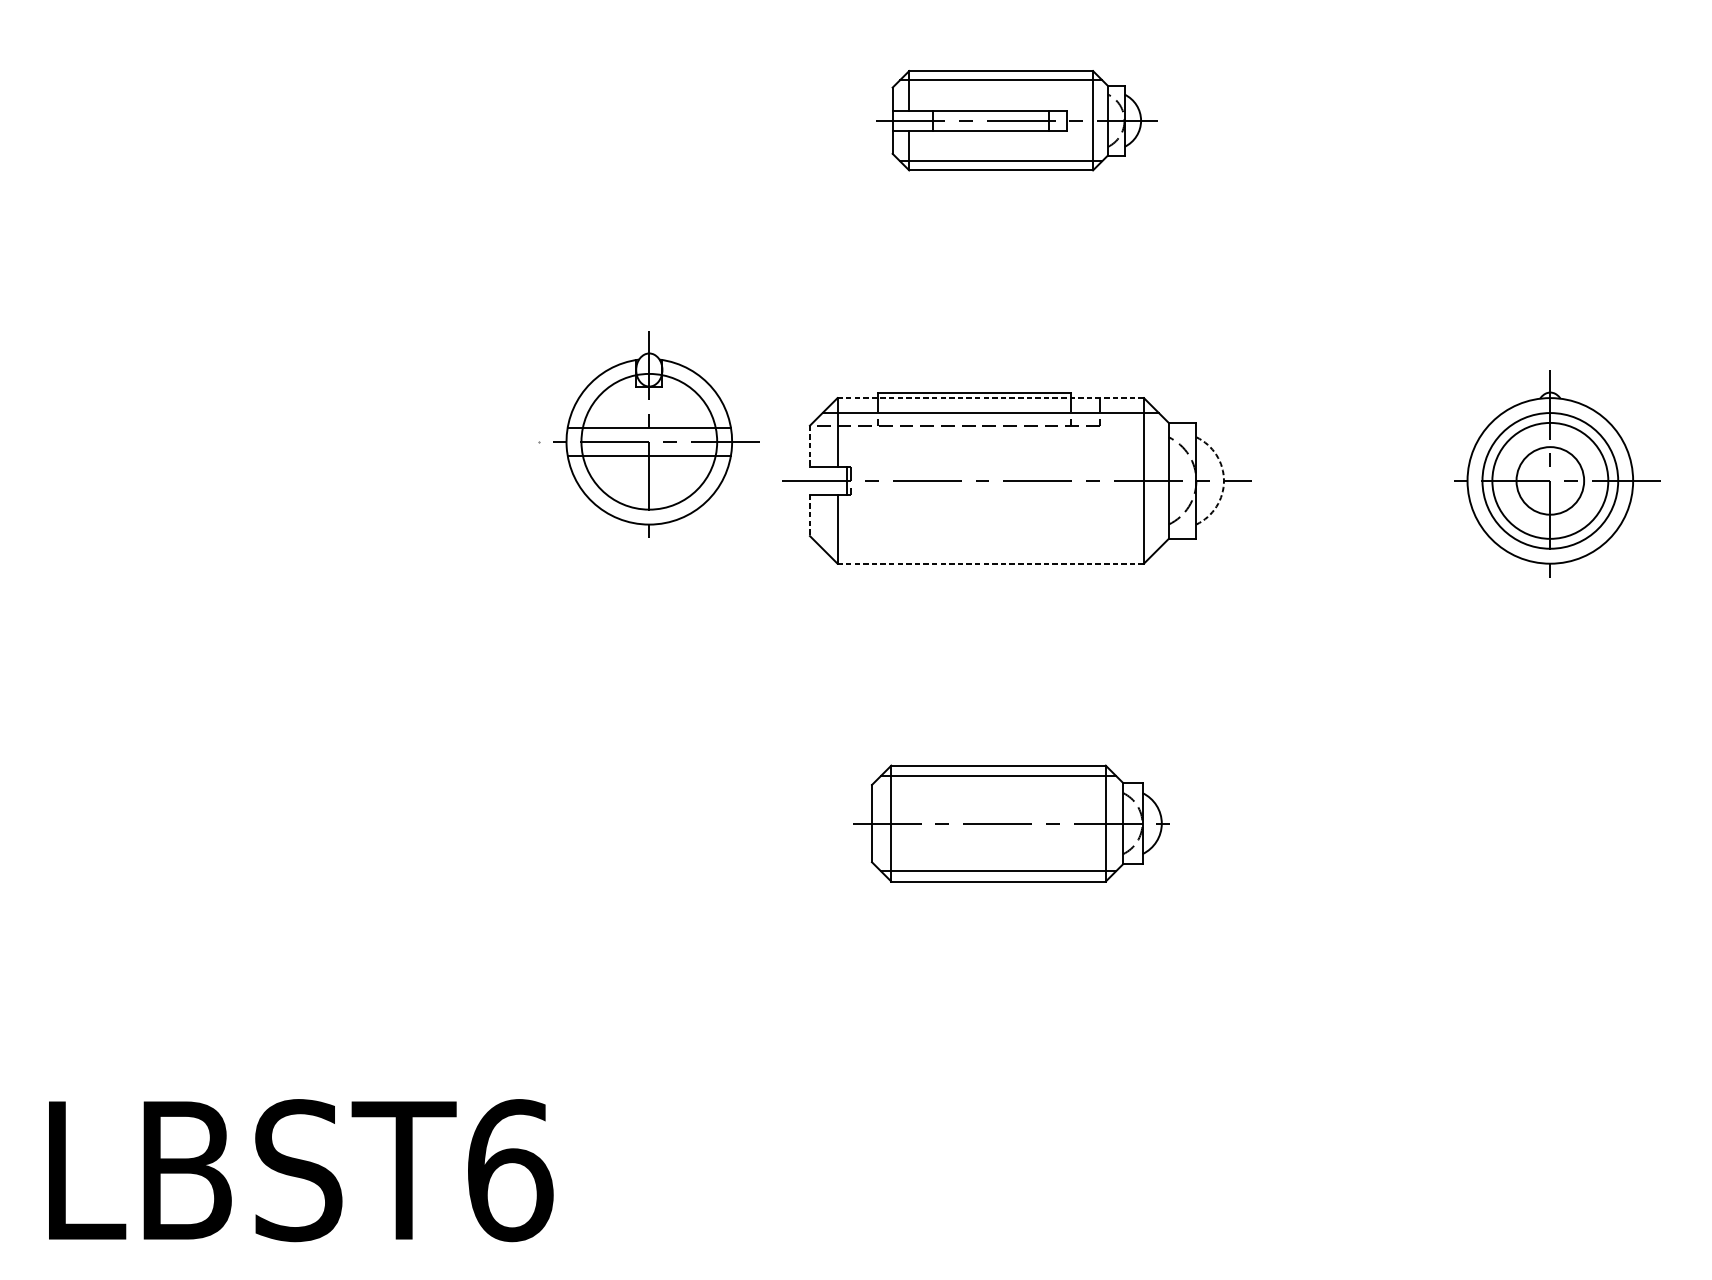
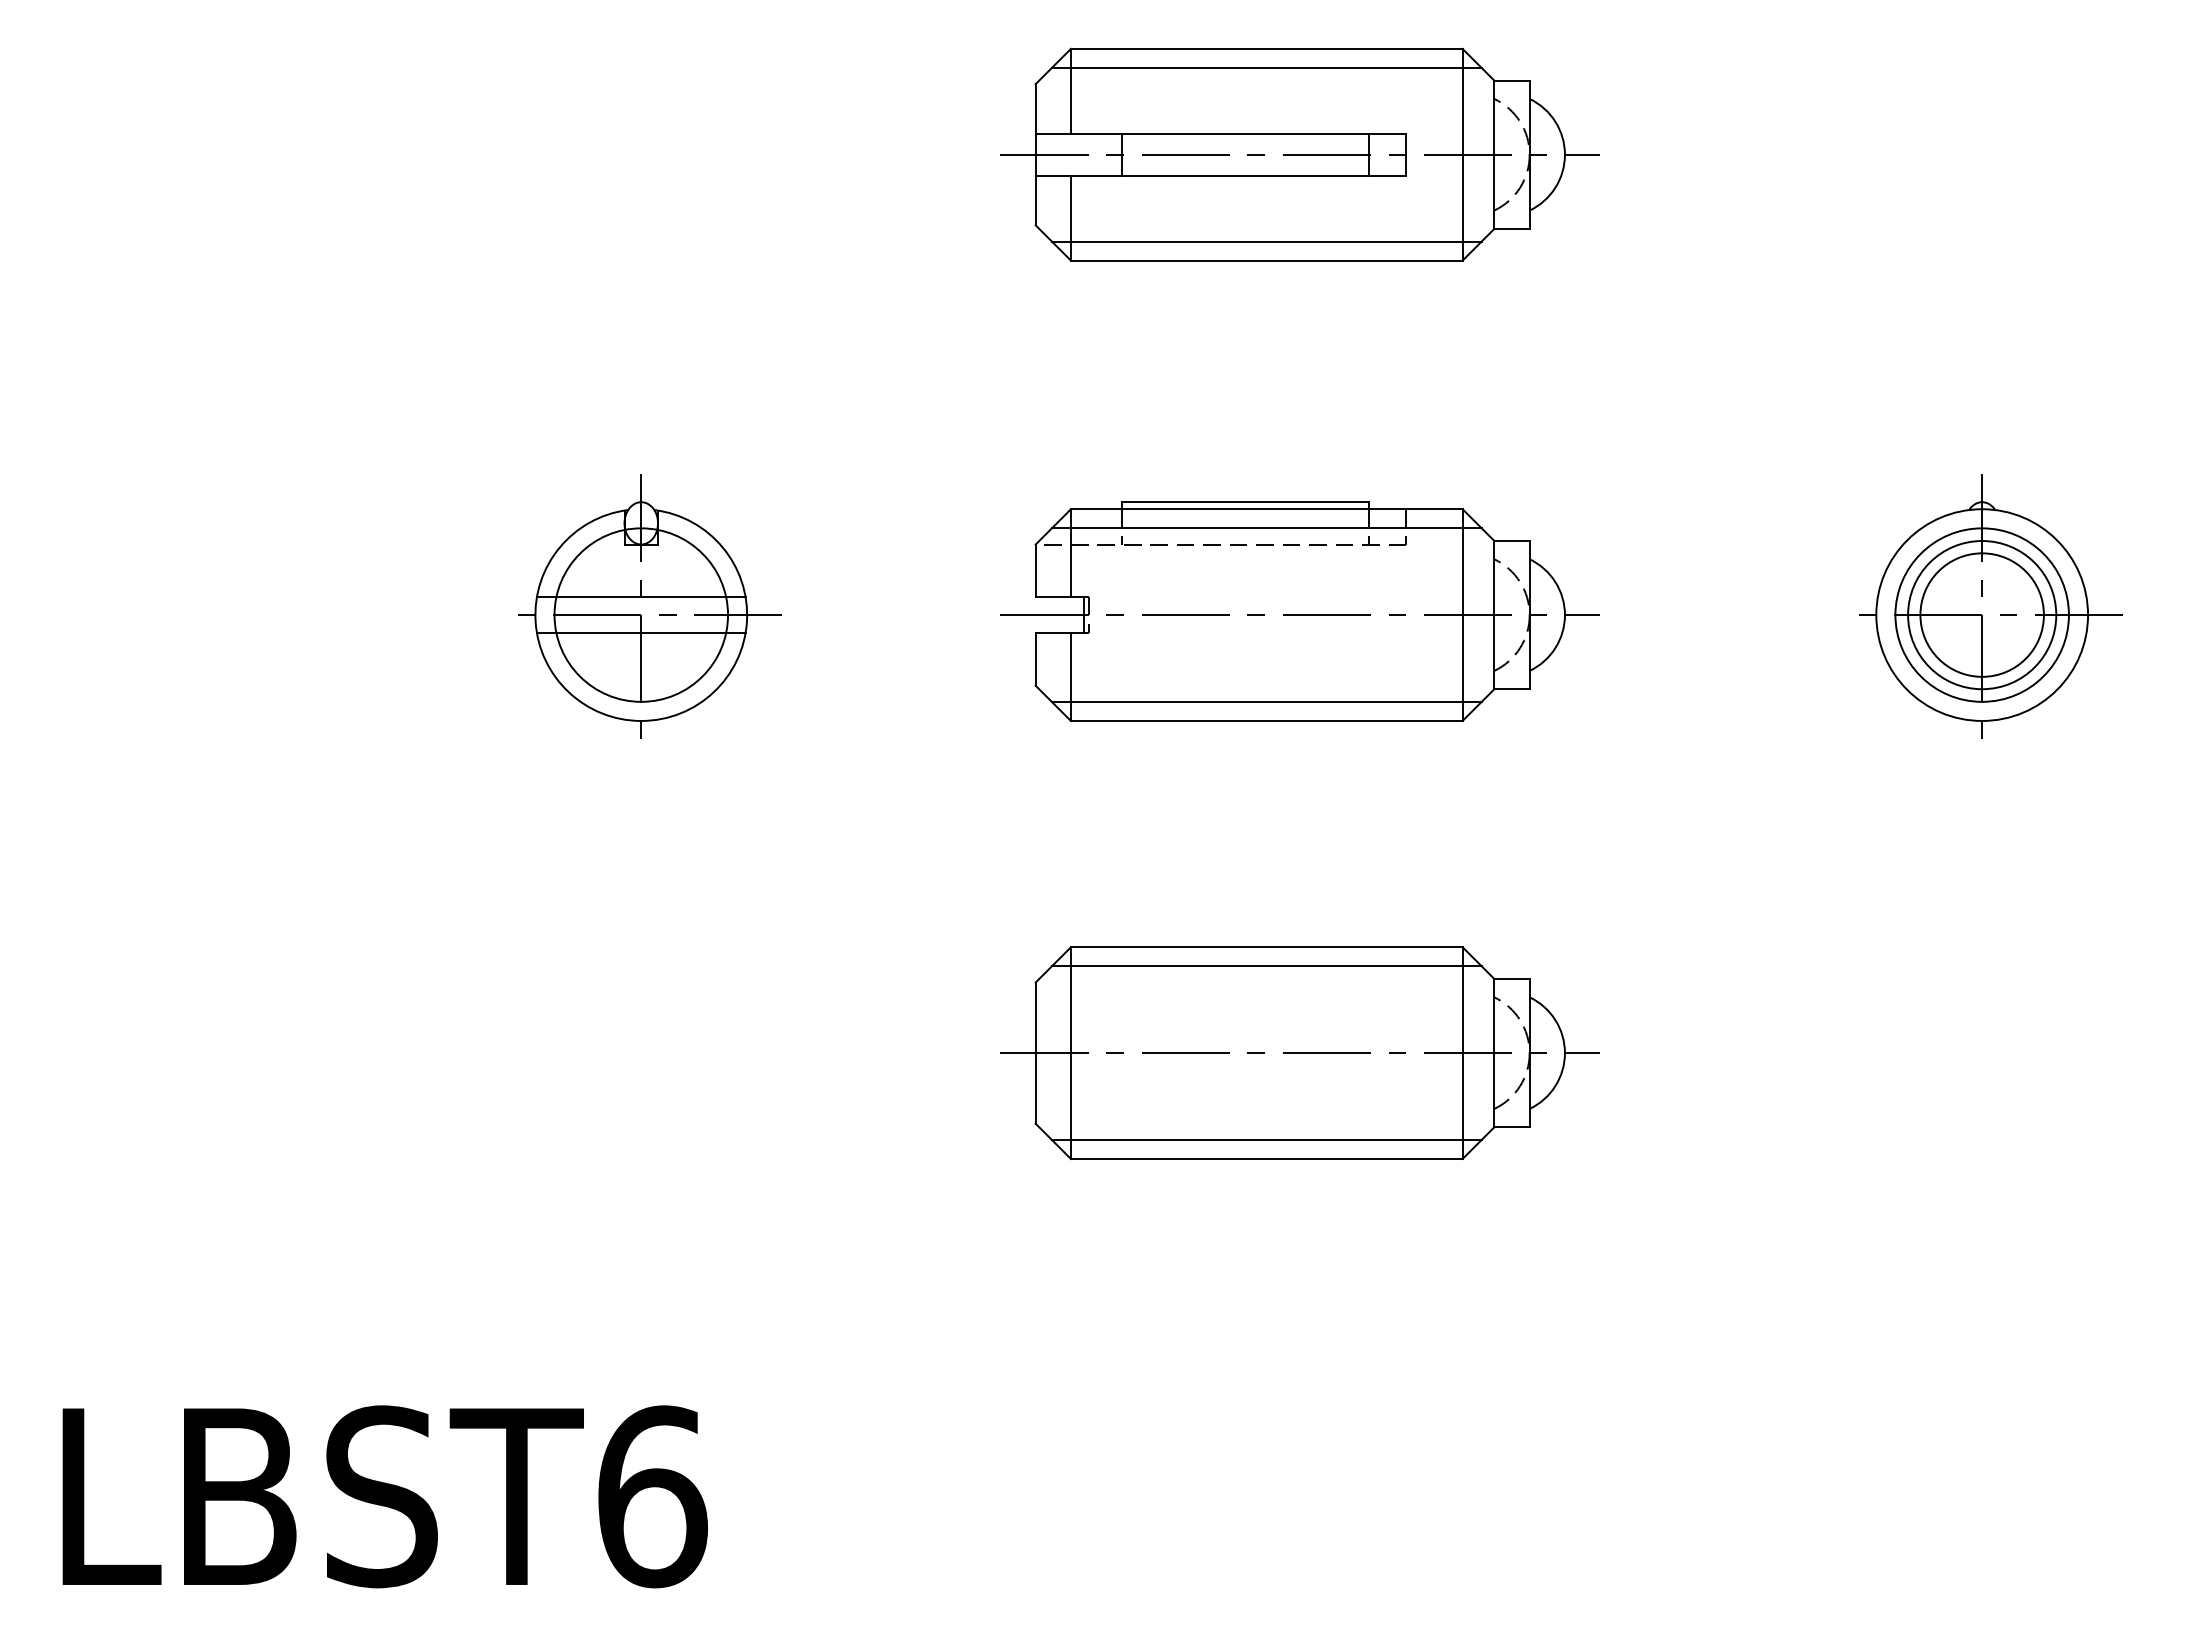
part: (1016, 120) -> (1299, 154), size x1.67
line: (990, 398) -> (1266, 509), dashed -> solid
part: (655, 435) -> (649, 606), moved
line: (809, 446) -> (1035, 571), dashed -> solid
circle: (1549, 480) -> (1981, 614), size x1.43
arc: (1223, 481) -> (1564, 615), dashed -> solid
line: (809, 515) -> (1035, 659), dashed -> solid
line: (990, 548) -> (1266, 701), added
line: (990, 563) -> (1266, 720), dashed -> solid
part: (1016, 823) -> (1299, 1053), size x1.43

